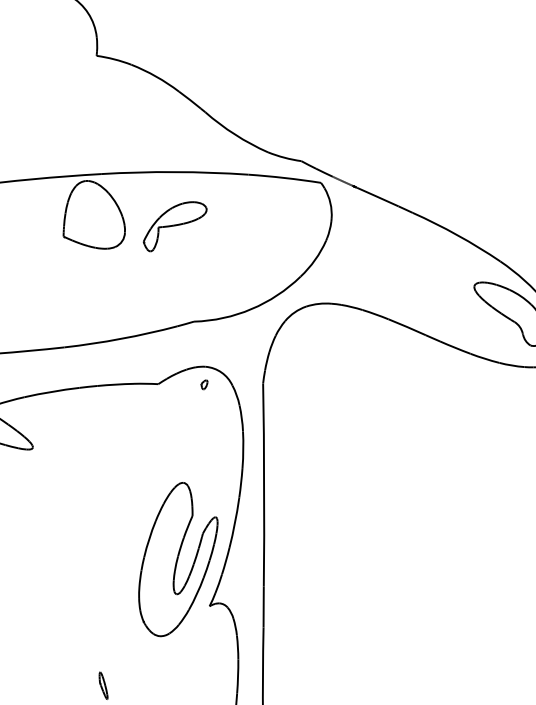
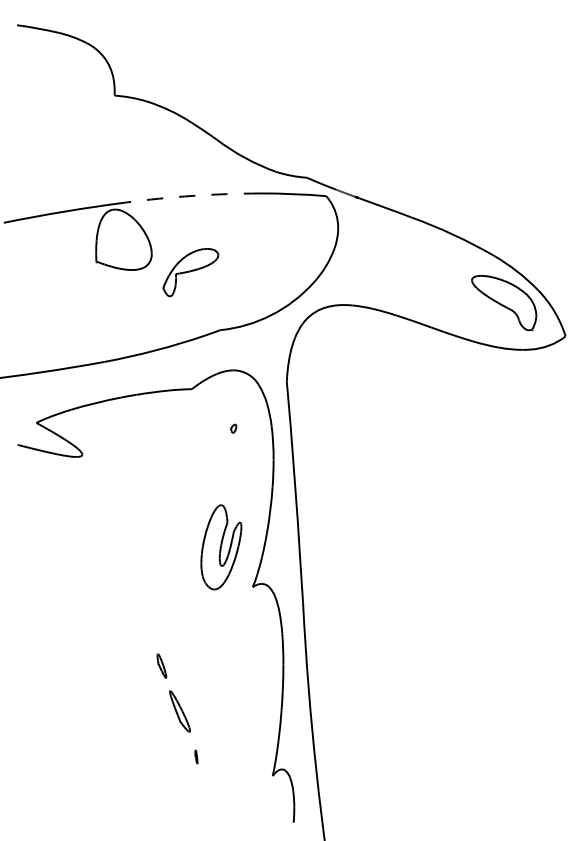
arc: (175, 171) -> (193, 195), solid -> dashed
part: (174, 226) -> (190, 272), moved
part: (204, 384) -> (233, 428), moved
part: (178, 560) -> (221, 547), size x0.6

